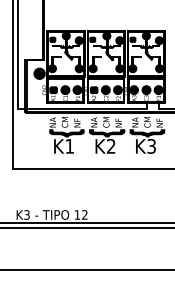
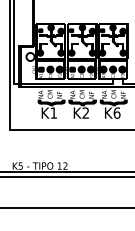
fill: (39, 73) -> (30, 56), removed
text: (151, 146) -> (116, 113), K3 -> K6
text: (26, 214) -> (20, 165), K3 -> K5

